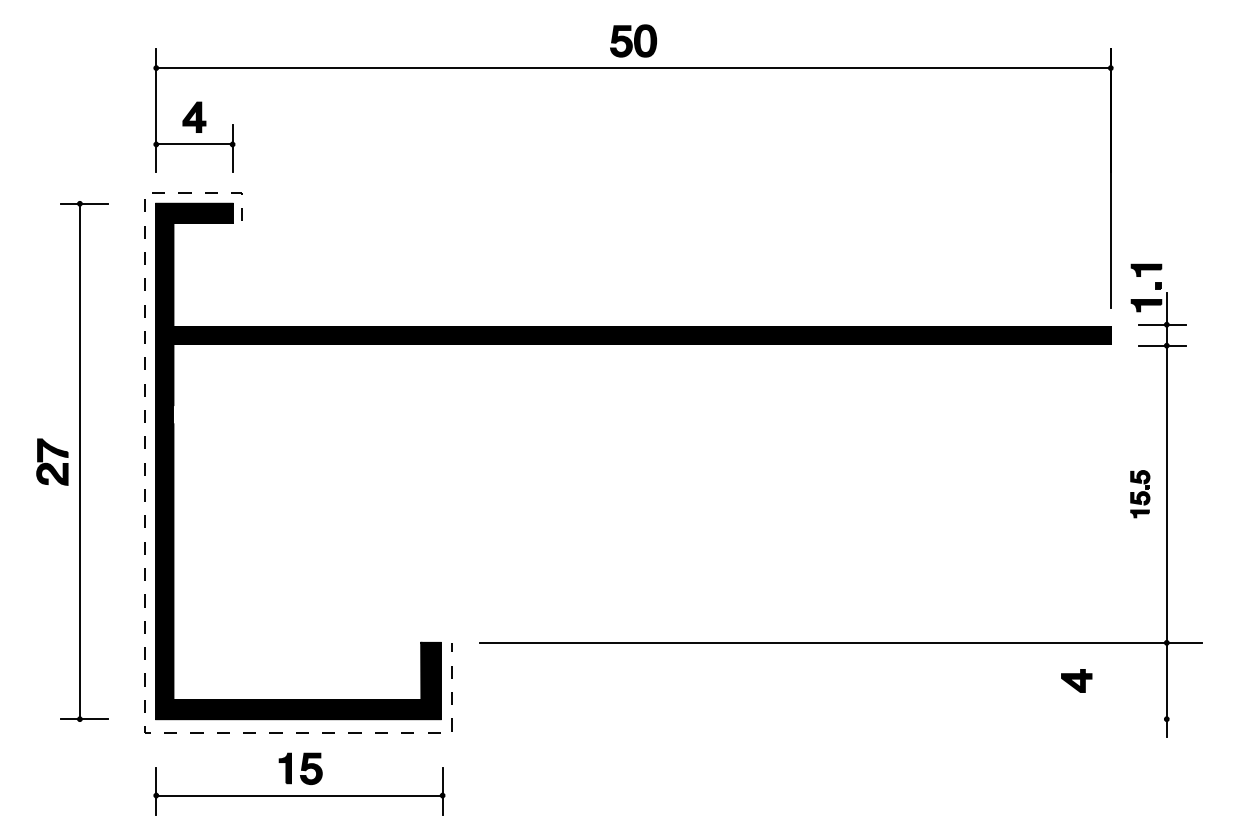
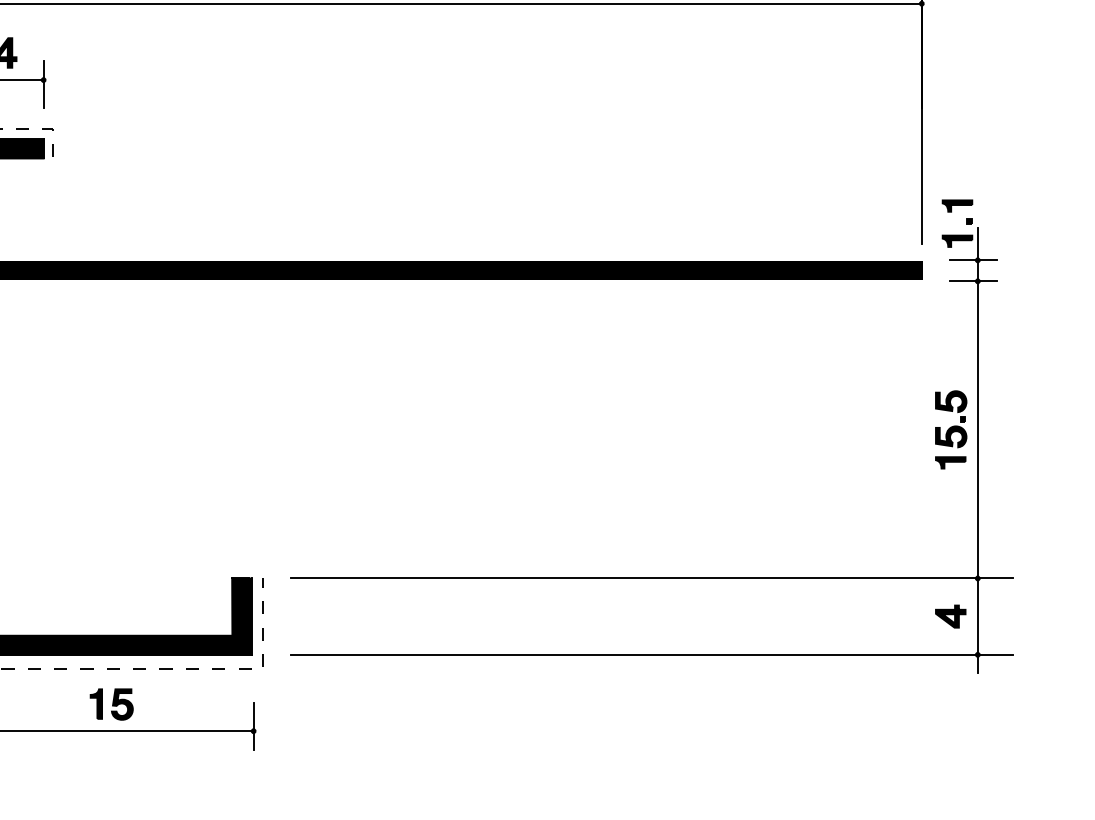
part: (1140, 493) -> (951, 429), size x1.67
part: (1076, 680) -> (950, 616), moved
line: (840, 719) -> (651, 655), added

